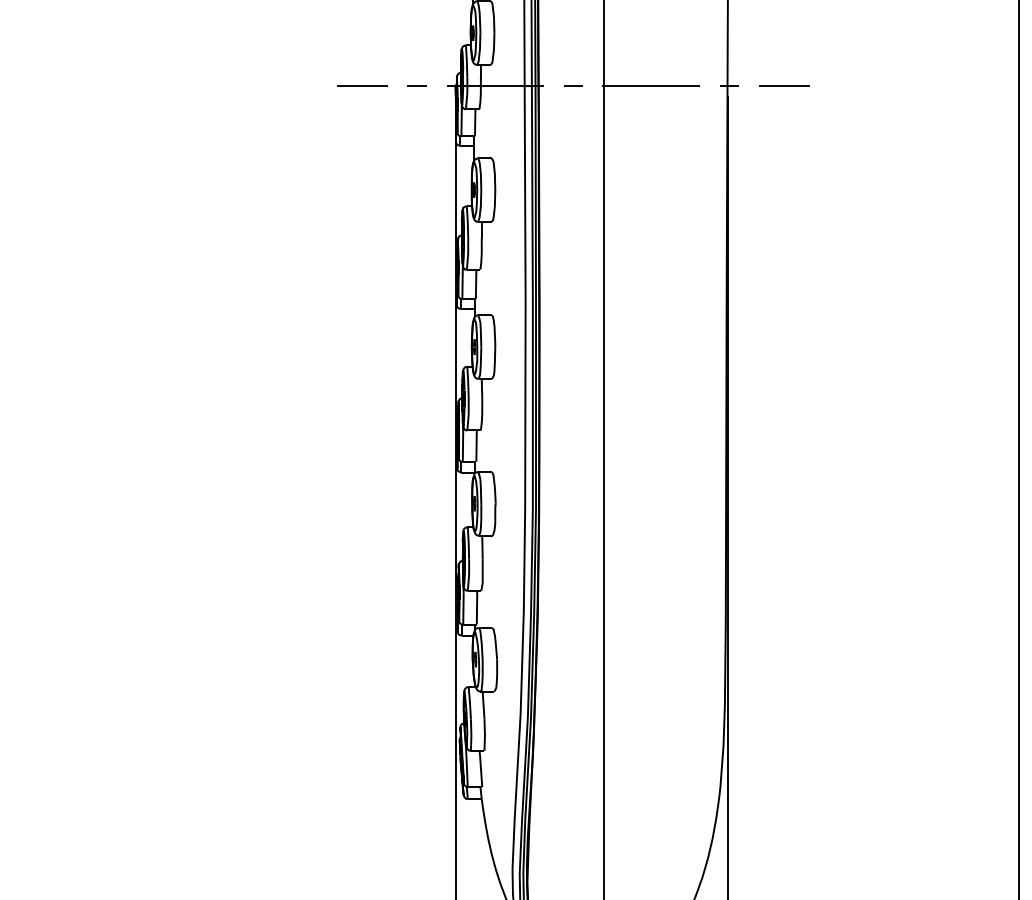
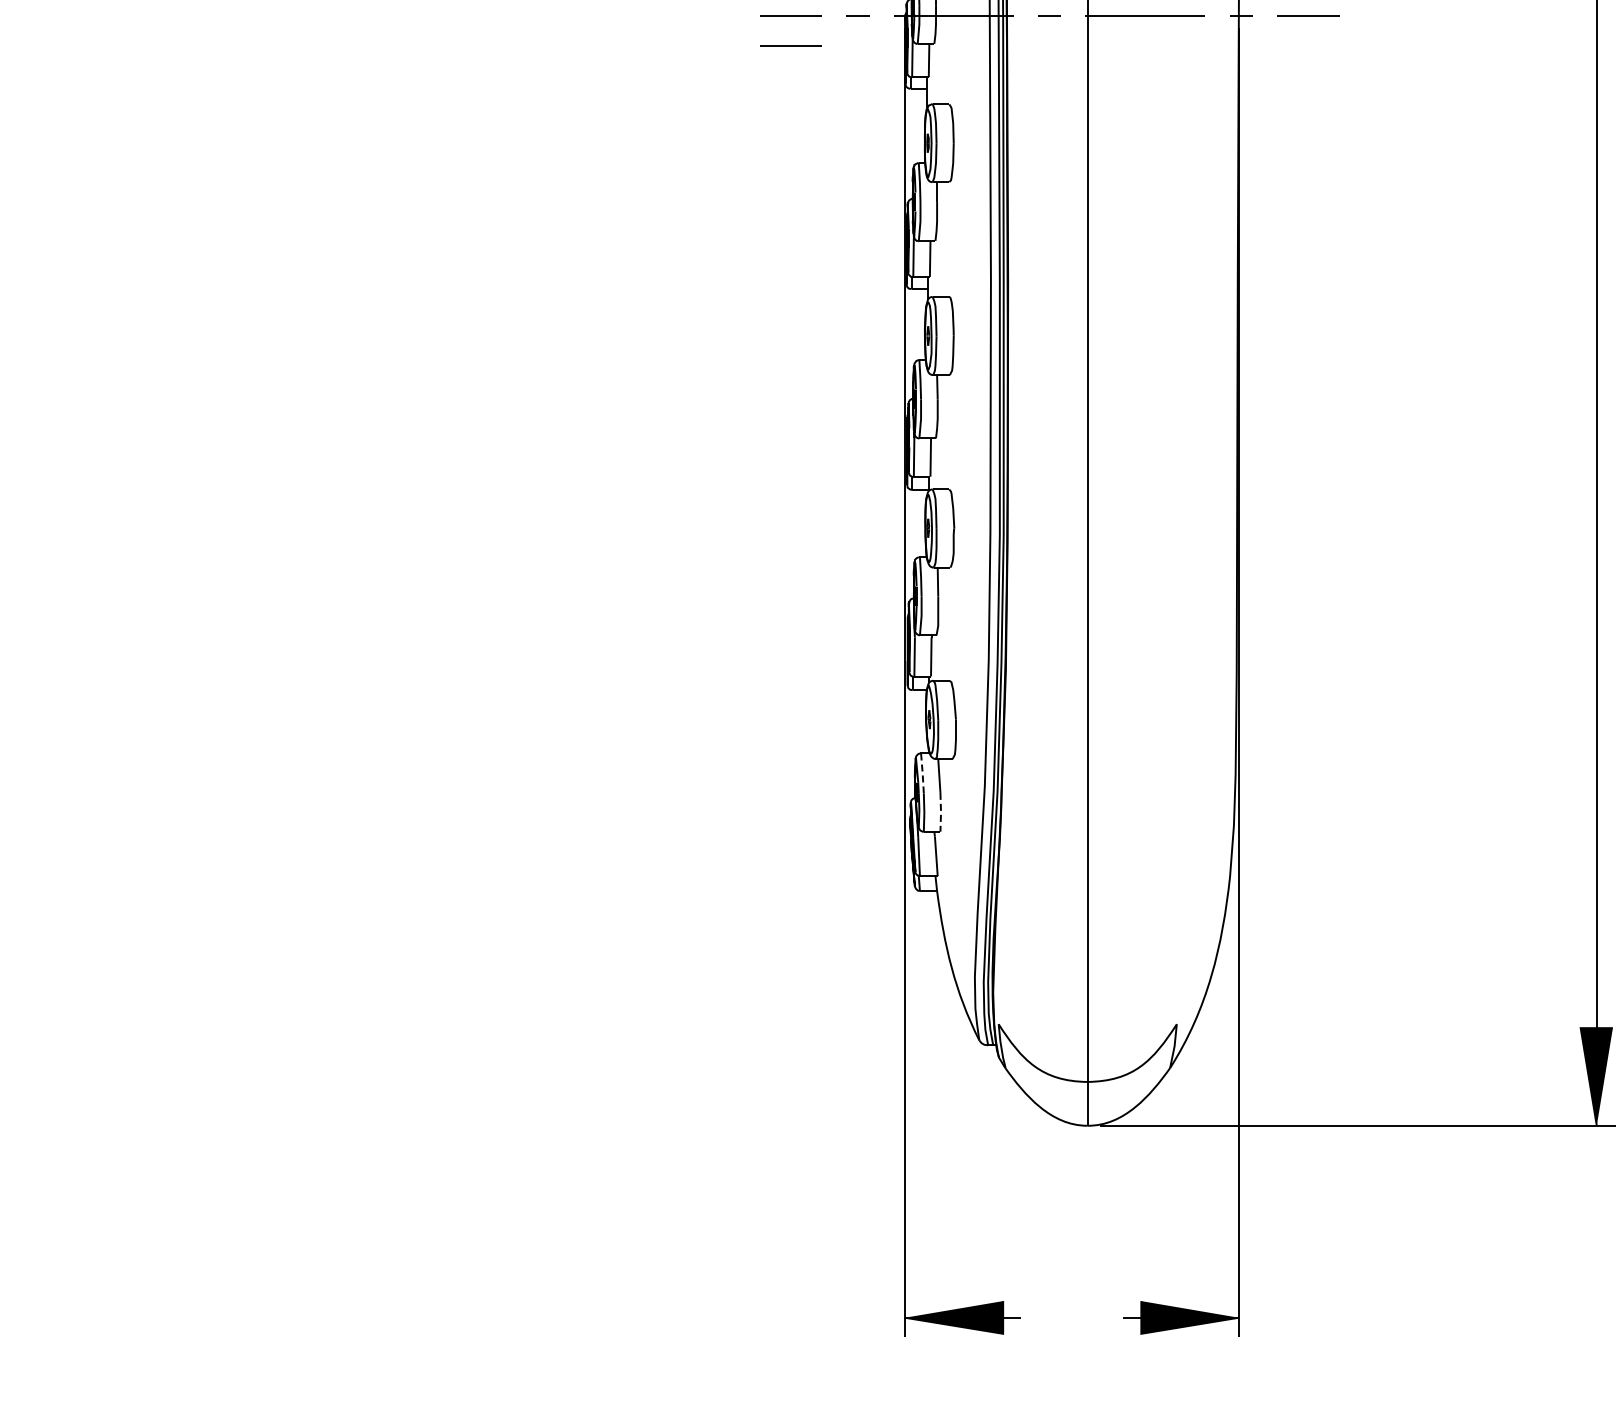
line: (362, 110) -> (790, 45), added
line: (469, 703) -> (922, 773), solid -> dashed
line: (485, 735) -> (941, 812), solid -> dashed

